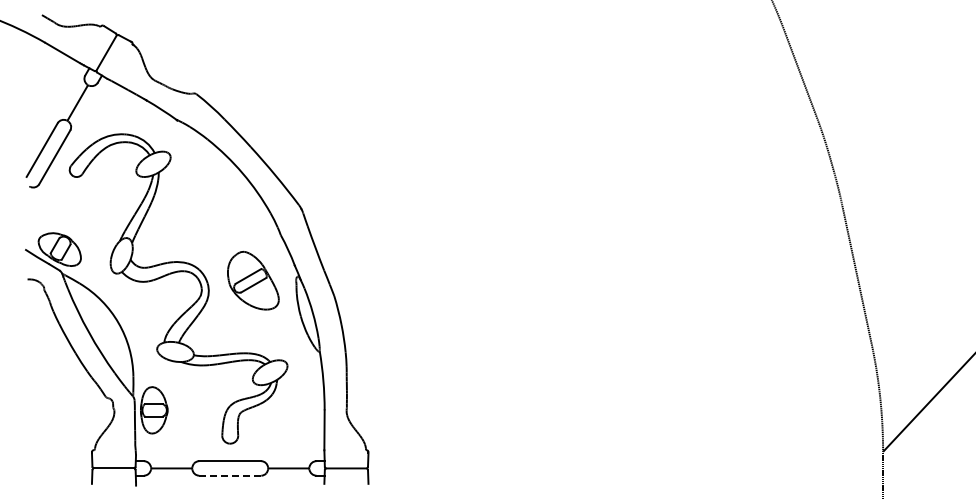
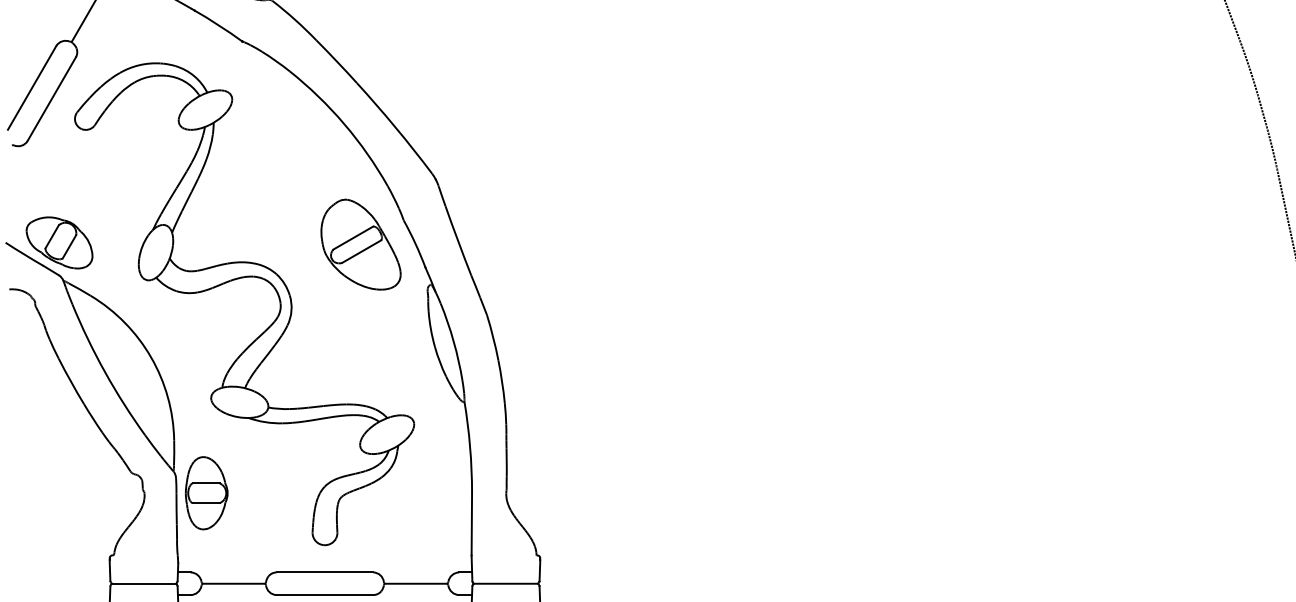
part: (253, 280) -> (361, 244), moved
line: (229, 475) -> (323, 594), dashed -> solid

